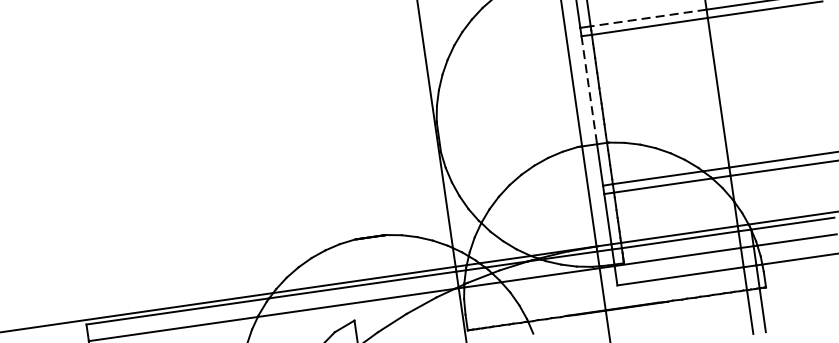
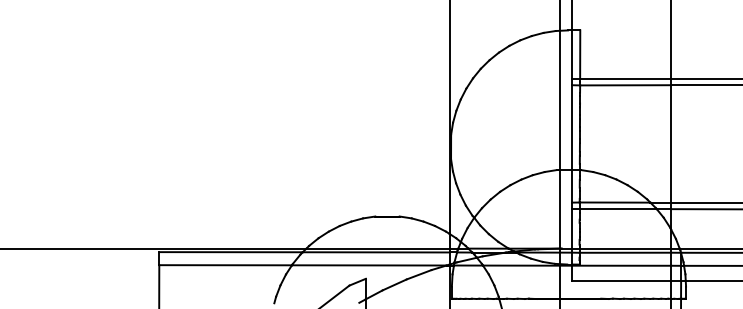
line: (648, 17) -> (625, 78), dashed -> solid
line: (588, 91) -> (571, 128), dashed -> solid

